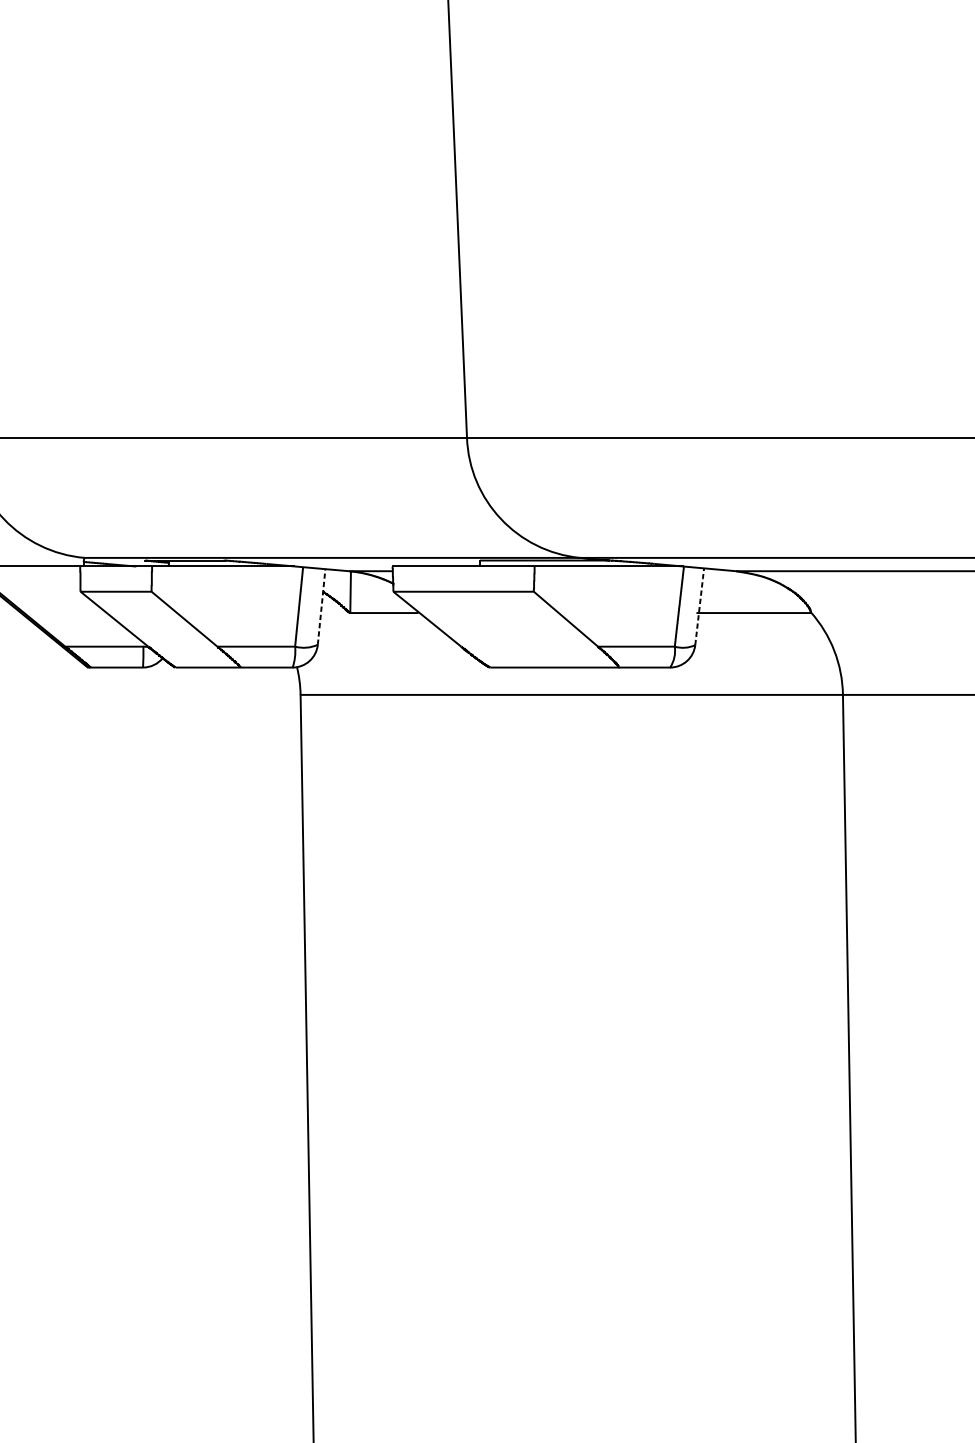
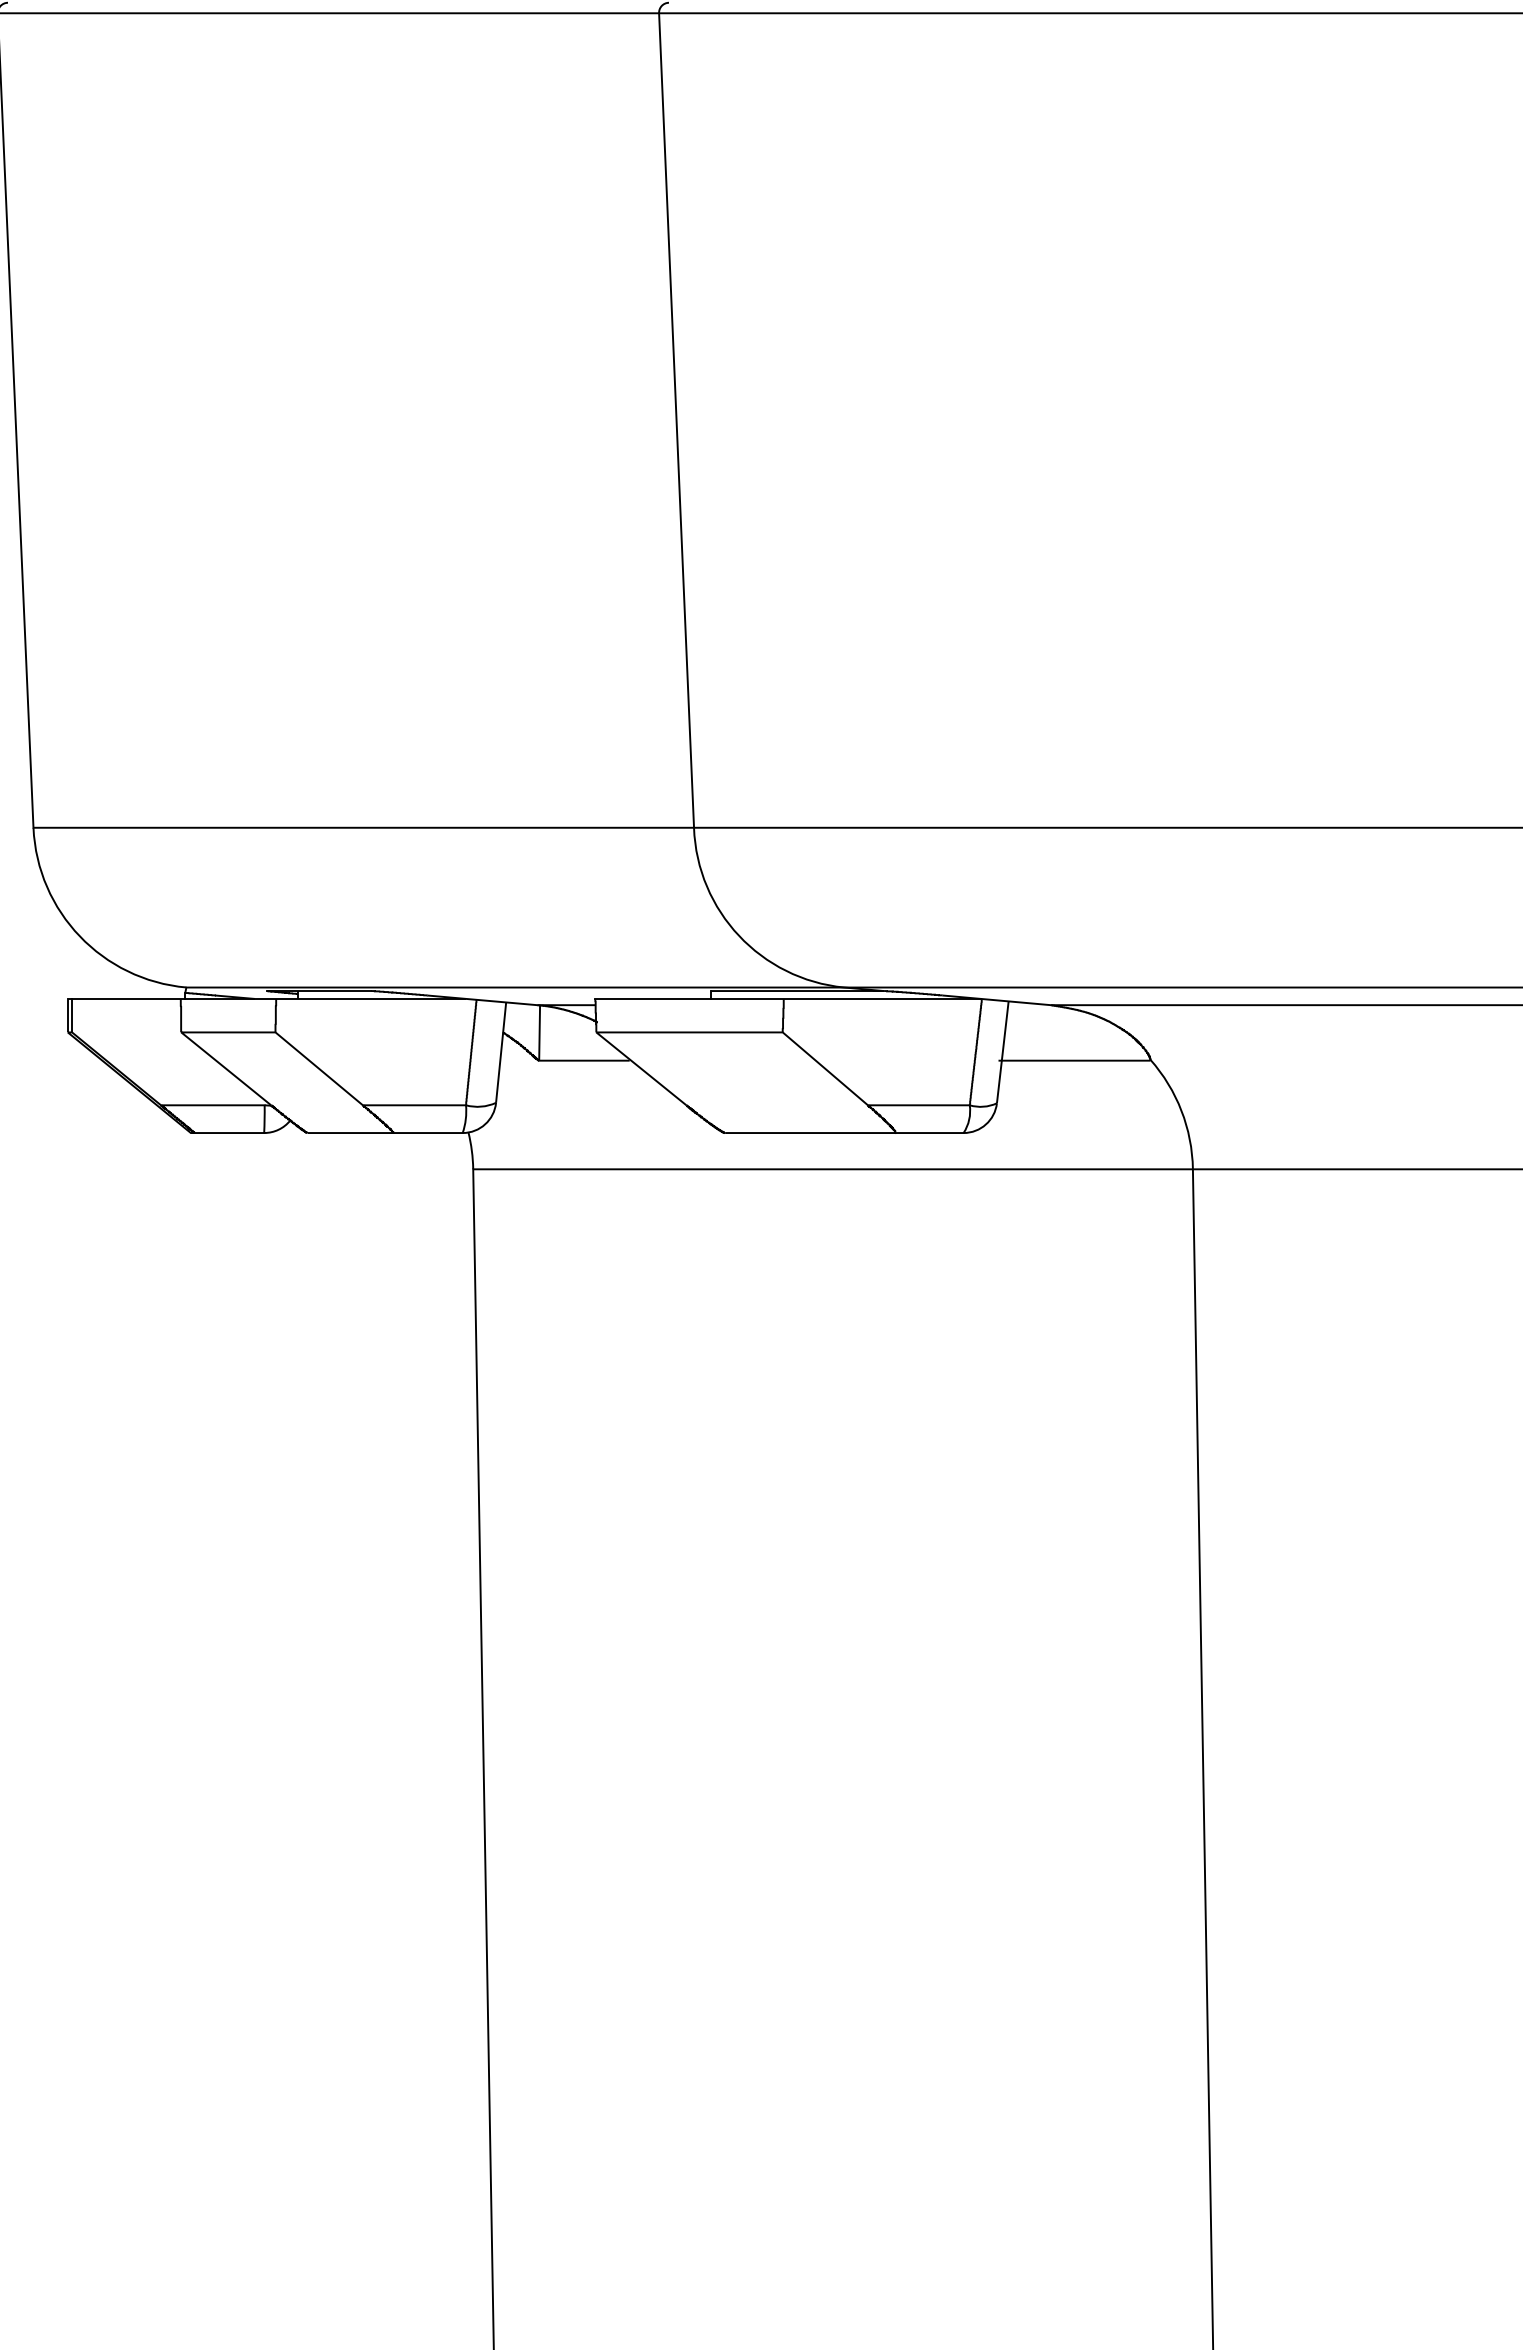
line: (321, 606) -> (501, 1051), dashed -> solid
line: (699, 606) -> (1002, 1051), dashed -> solid

